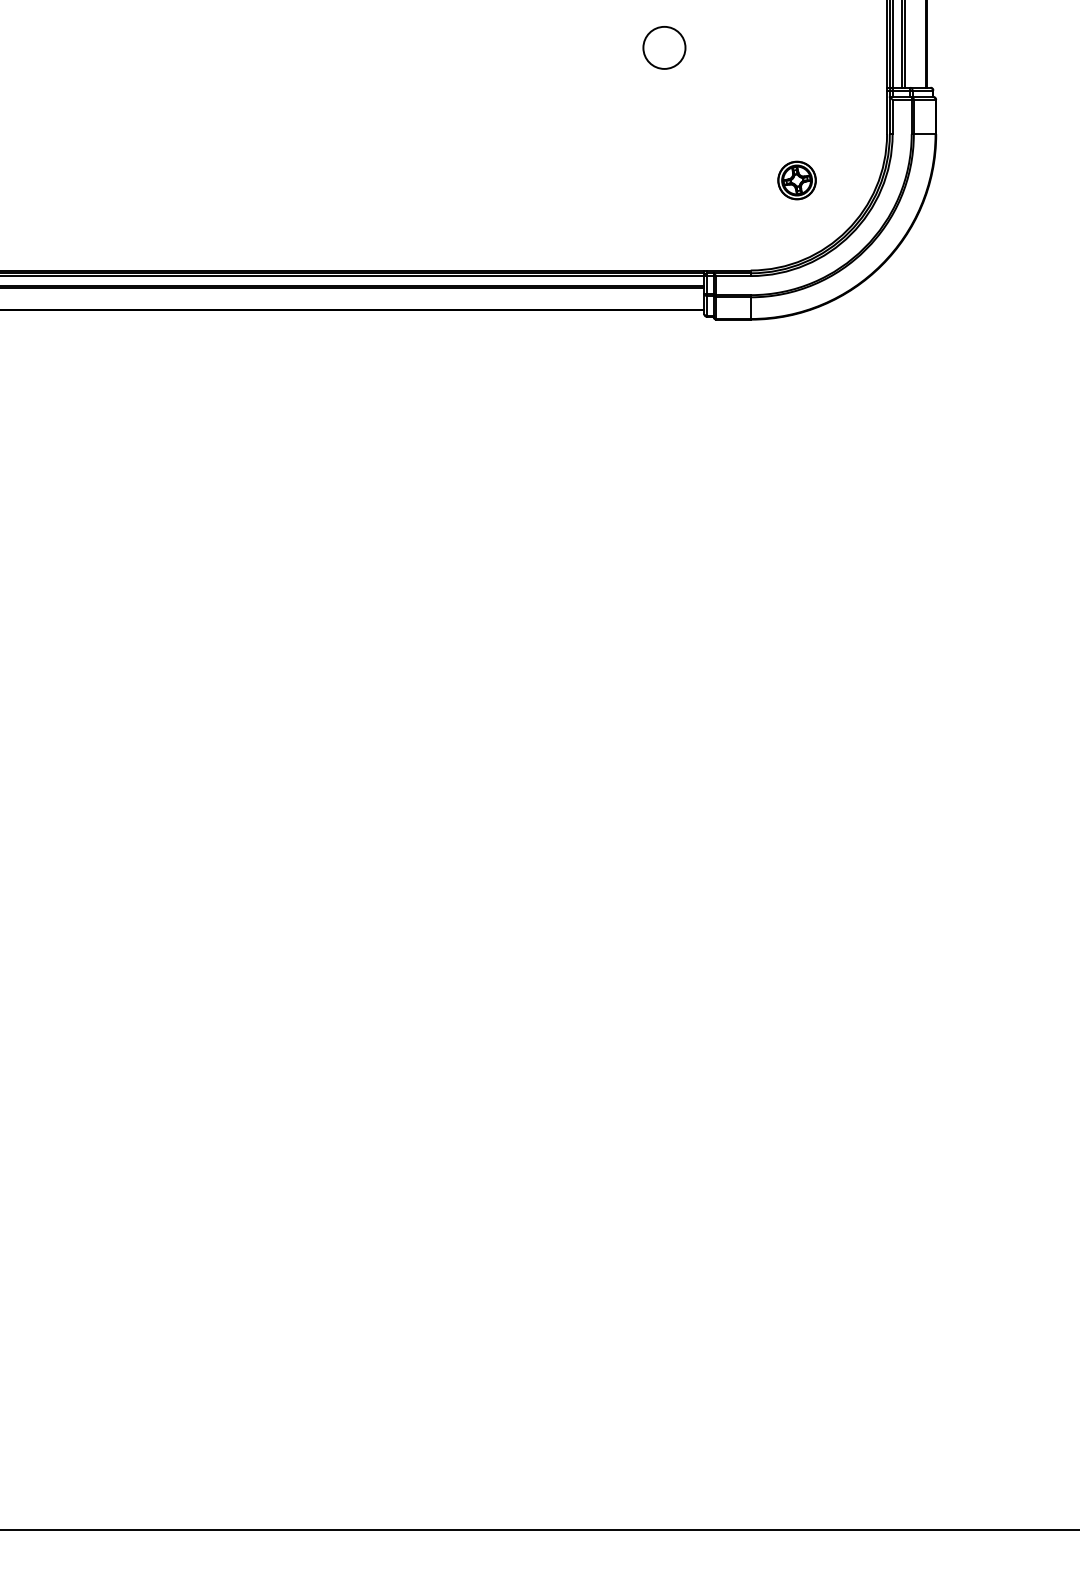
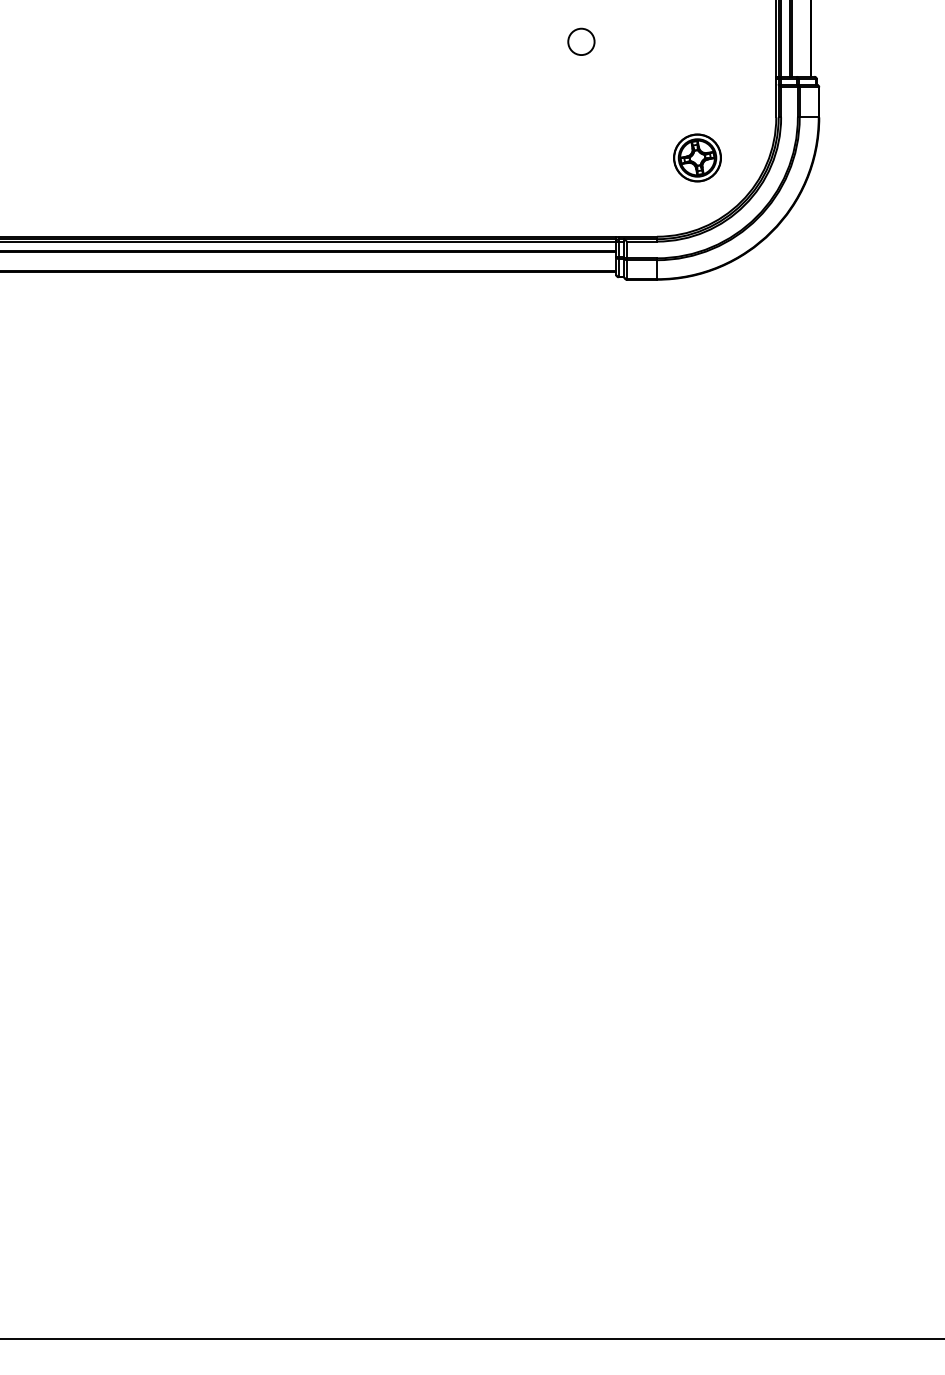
circle: (664, 47) -> (581, 41), size x0.71
part: (797, 179) -> (697, 157), size x1.43

